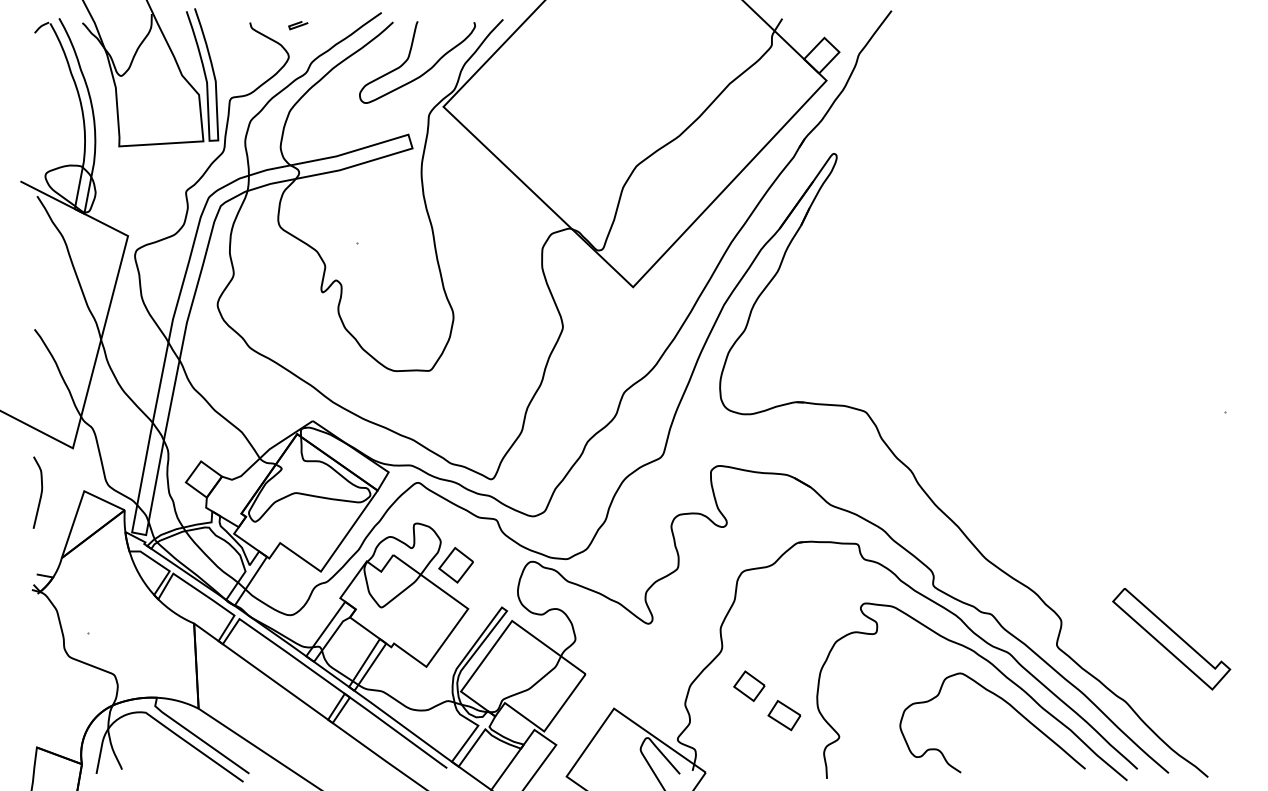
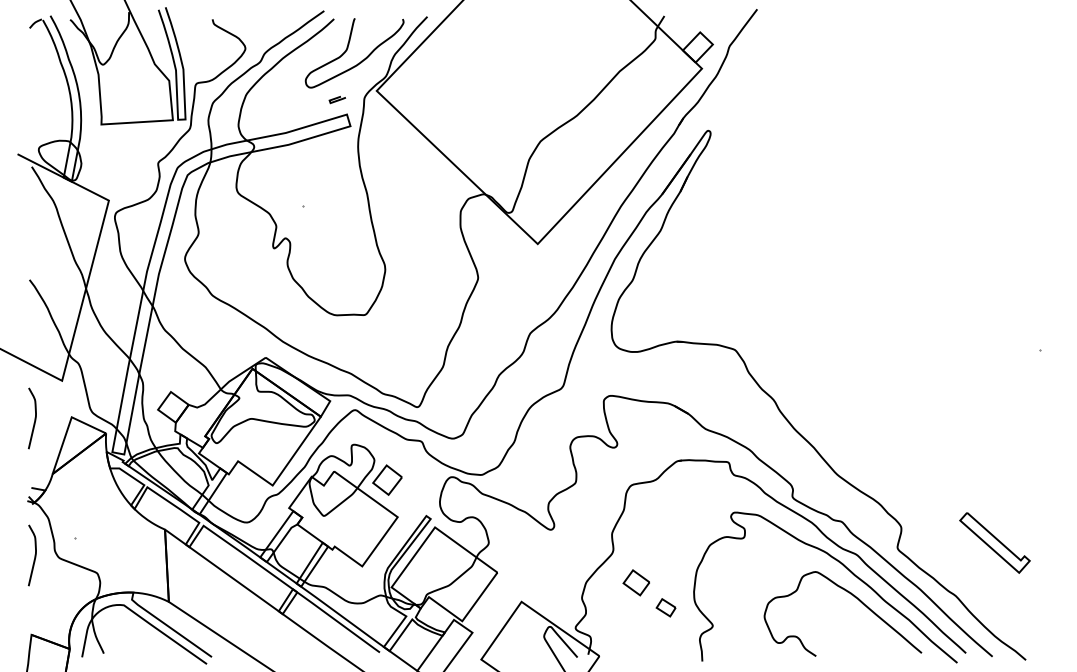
line: (297, 26) -> (336, 100), moved
part: (1171, 638) -> (994, 542), size x0.7
curve: (40, 654) -> (34, 555), added
part: (783, 715) -> (665, 607), size x0.7

